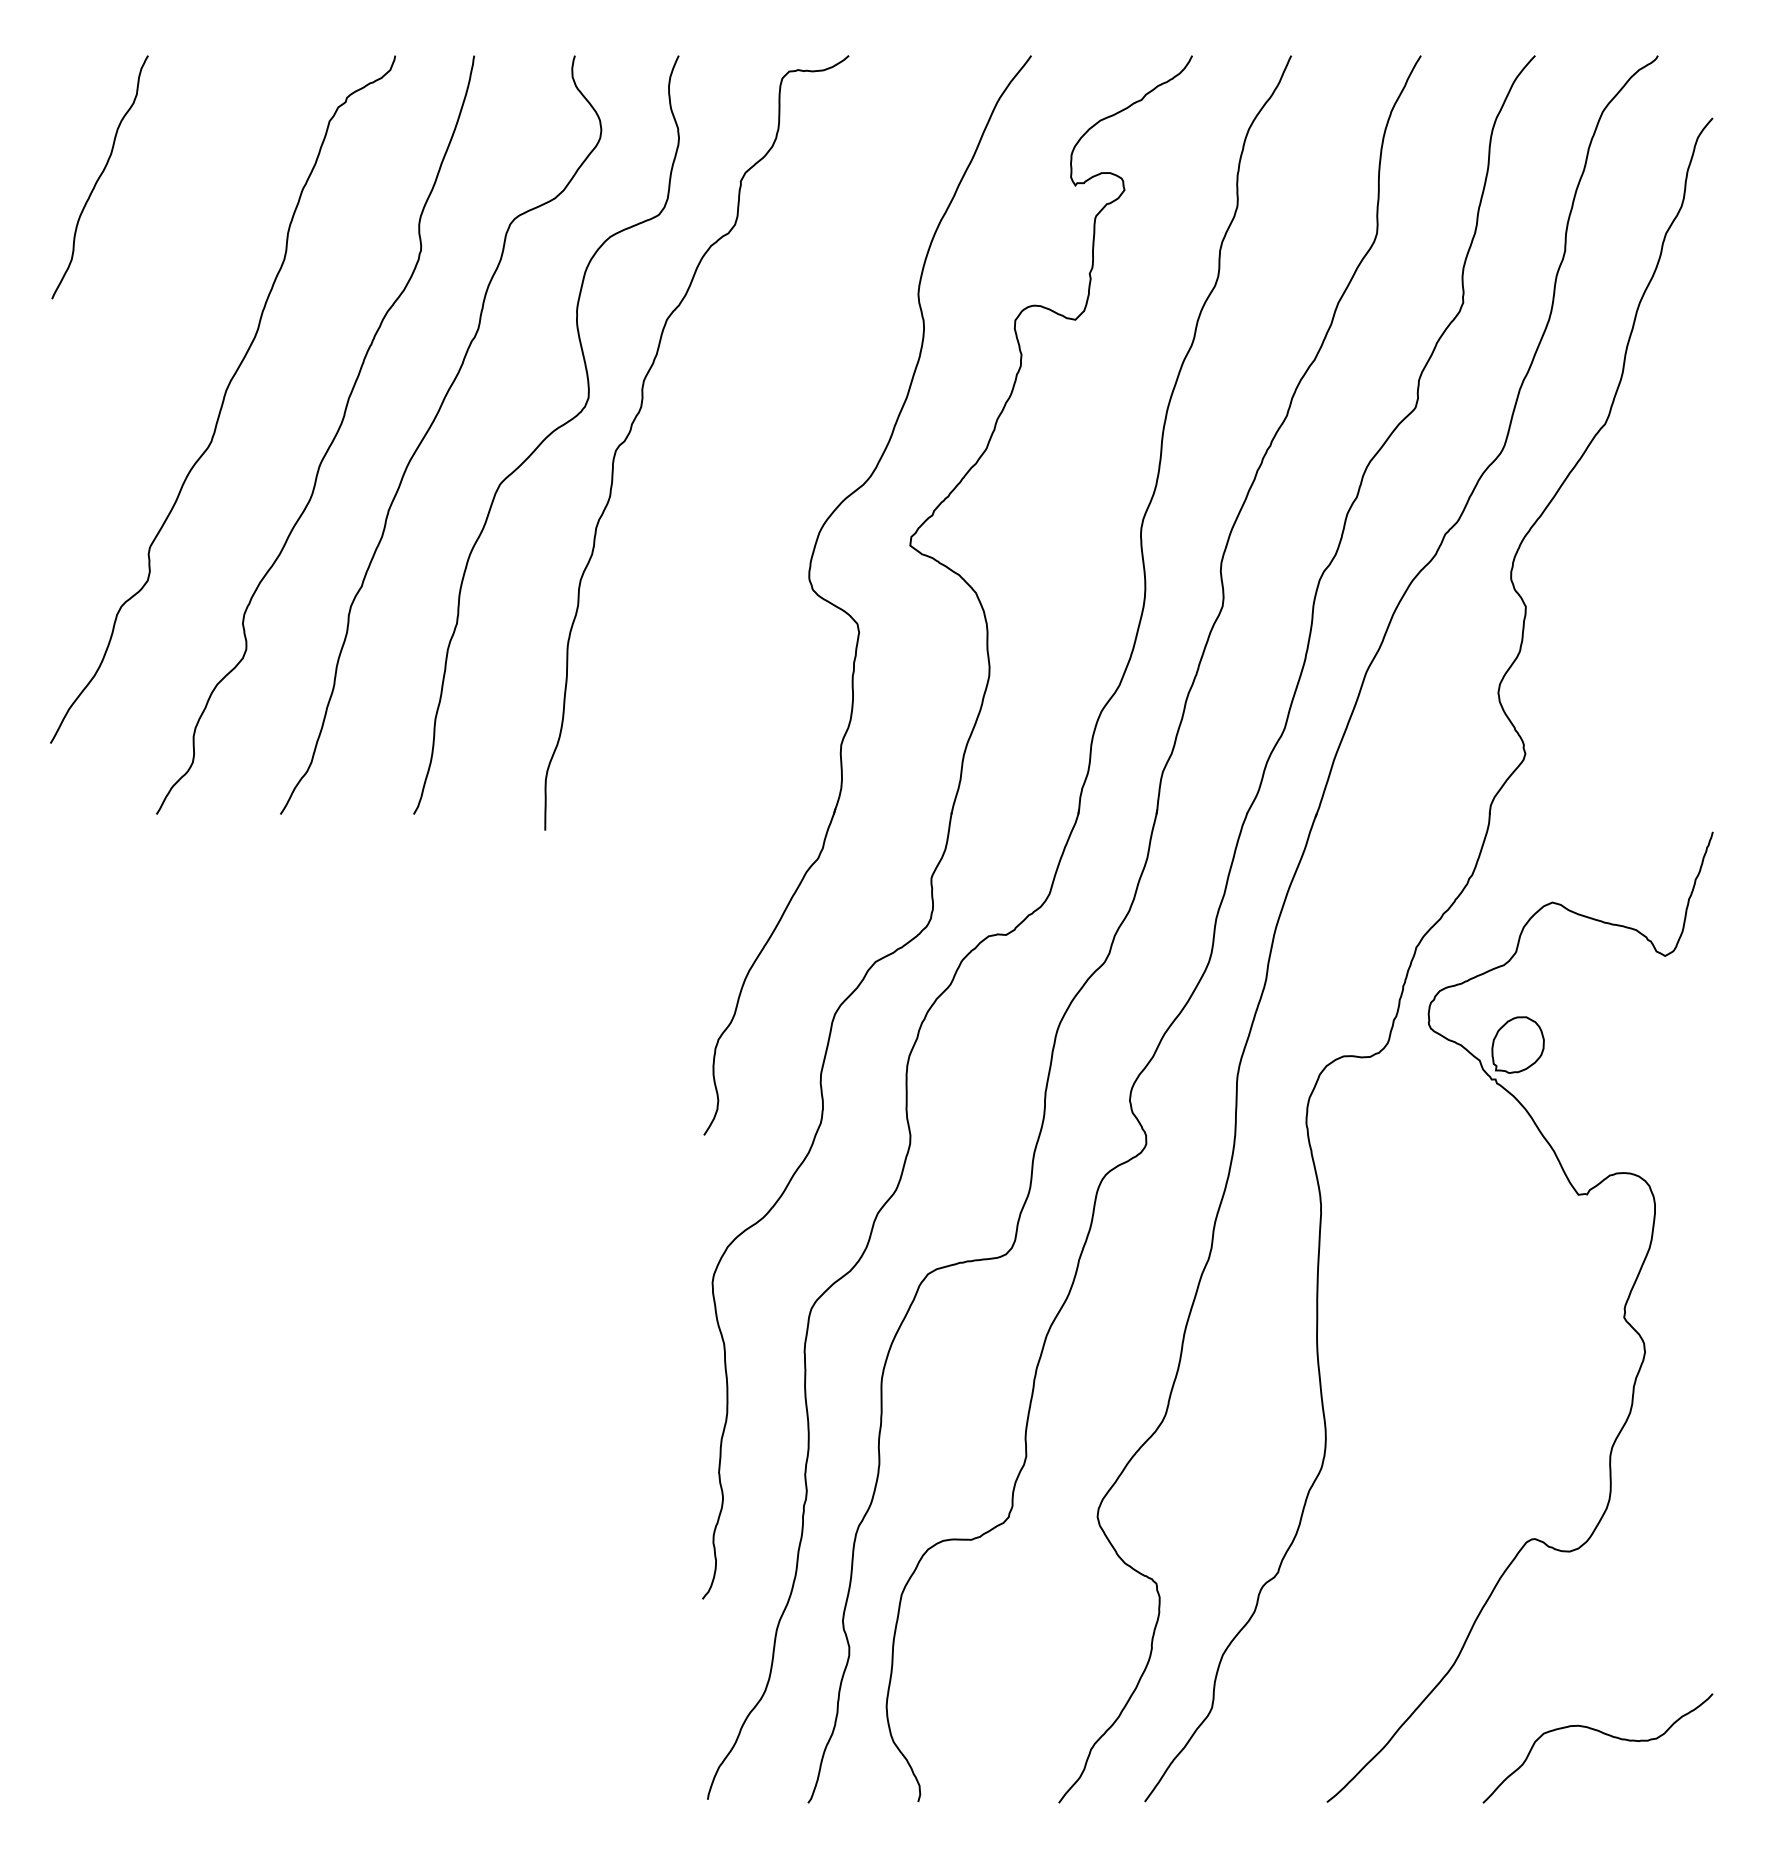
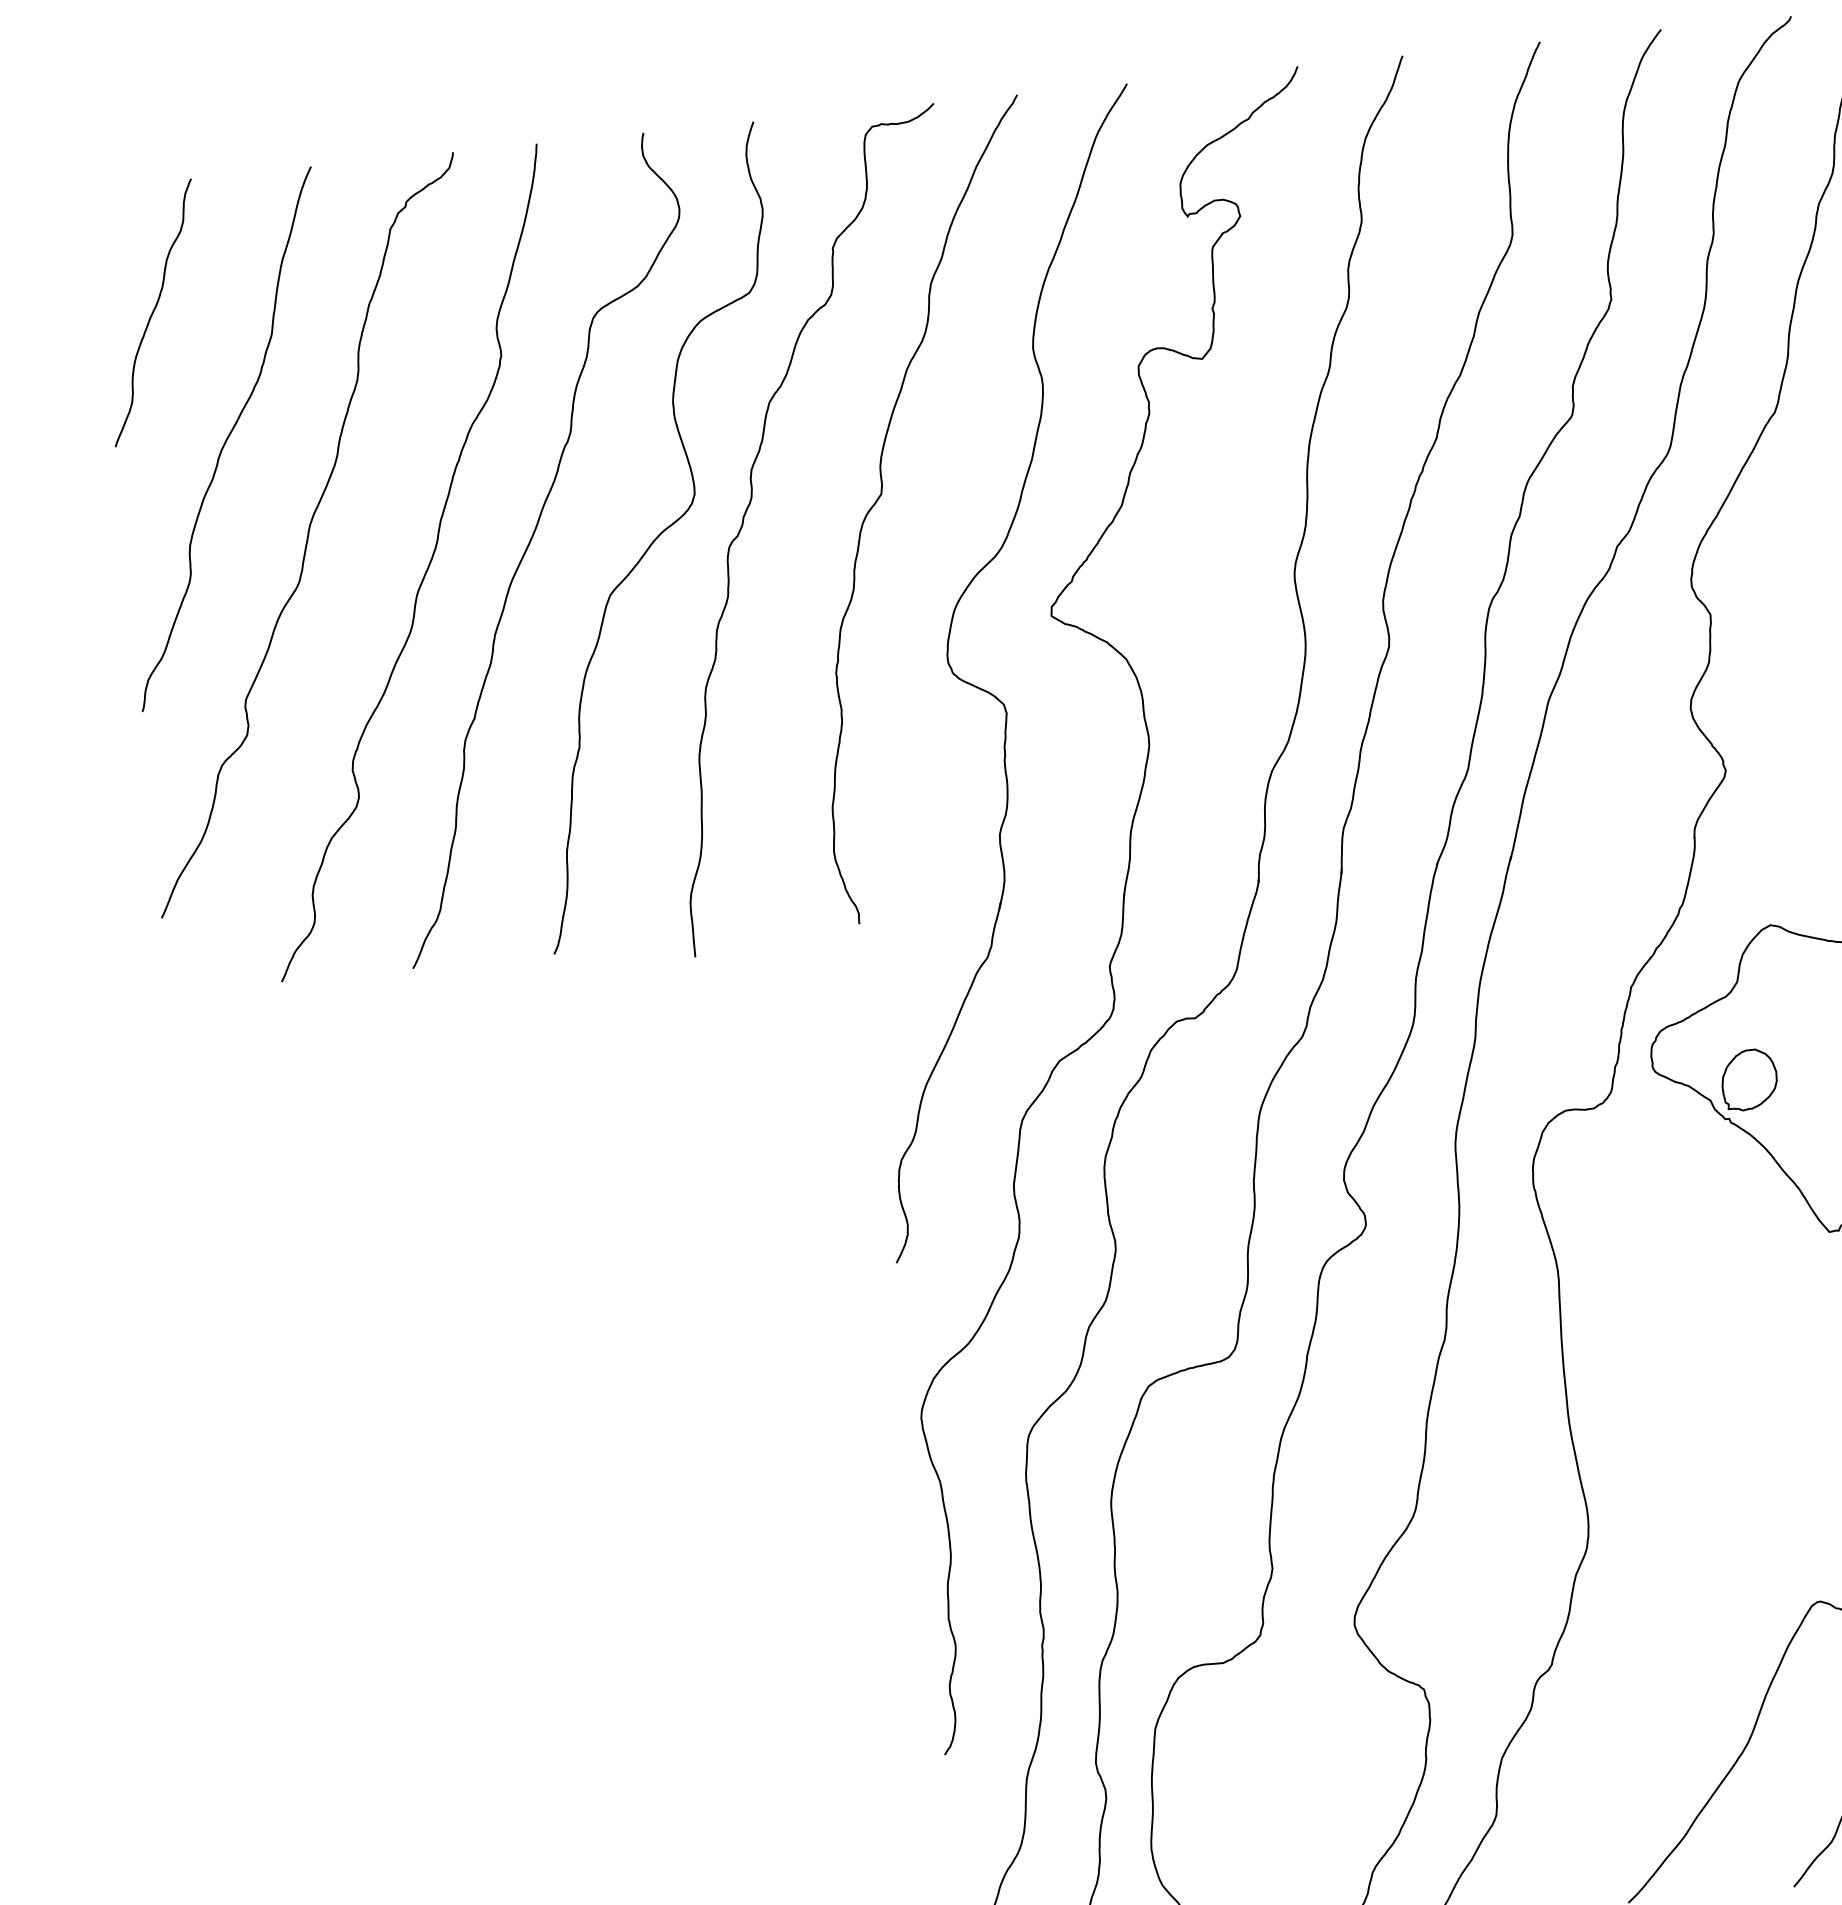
curve: (156, 302) -> (226, 439), added
curve: (763, 416) -> (882, 495), added

